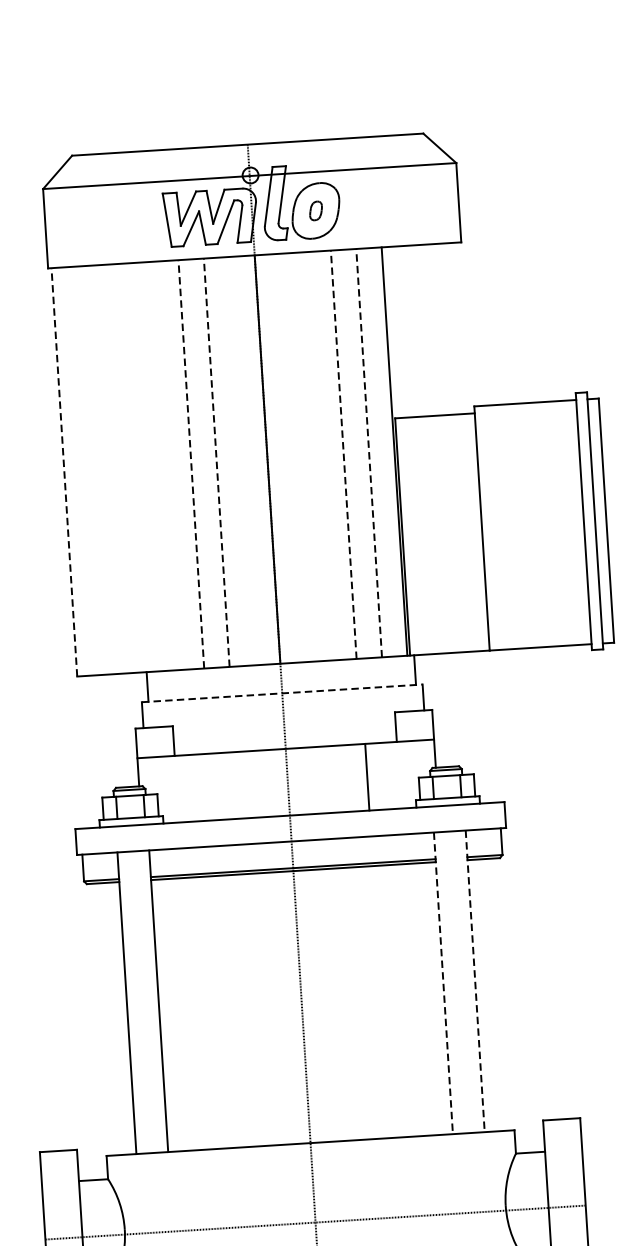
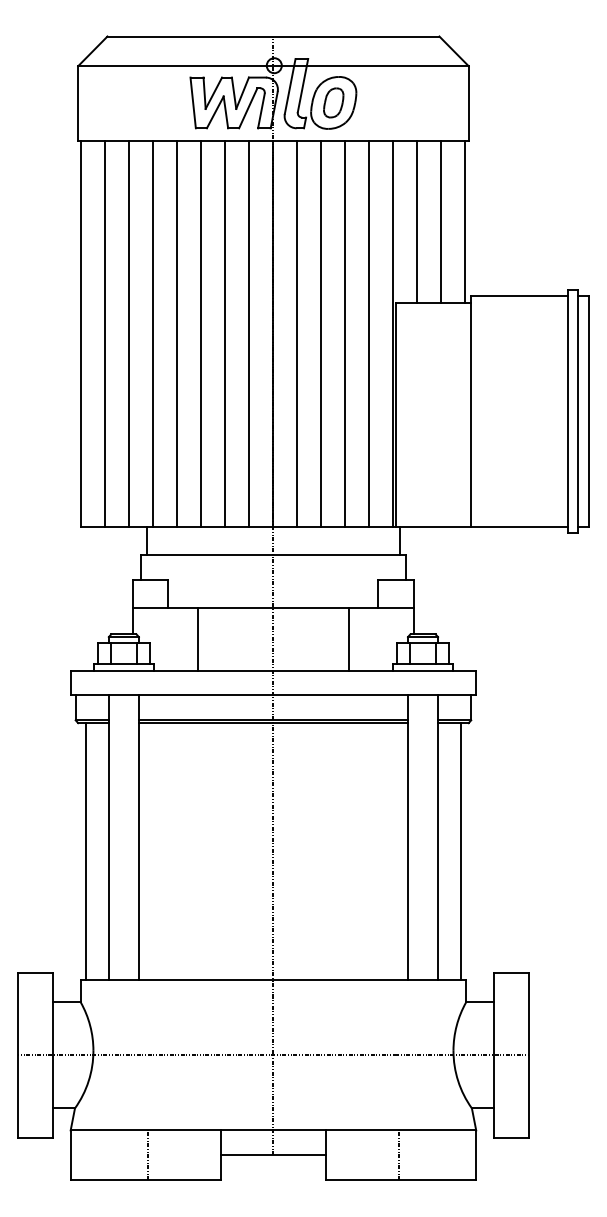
part: (315, 210) -> (333, 102), size x1.67
line: (463, 327) -> (465, 221), added
line: (437, 329) -> (441, 221), added
line: (412, 330) -> (417, 221), added
line: (369, 453) -> (369, 334), dashed -> solid
line: (343, 455) -> (345, 334), dashed -> solid
line: (318, 456) -> (321, 334), added
line: (293, 458) -> (297, 334), added
line: (242, 461) -> (249, 334), added
line: (216, 463) -> (225, 334), dashed -> solid
line: (191, 464) -> (201, 334), dashed -> solid
line: (166, 466) -> (177, 334), added
line: (140, 467) -> (153, 334), added
line: (115, 469) -> (129, 334), added
line: (89, 471) -> (105, 334), added
line: (64, 472) -> (81, 334), dashed -> solid
line: (282, 693) -> (273, 555), dashed -> solid
line: (208, 786) -> (198, 638), added
line: (475, 981) -> (438, 837), dashed -> solid
line: (443, 983) -> (408, 837), dashed -> solid
line: (500, 994) -> (461, 851), added
line: (103, 1019) -> (85, 851), added

